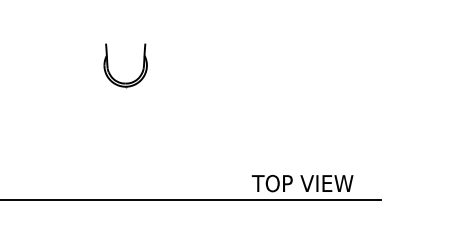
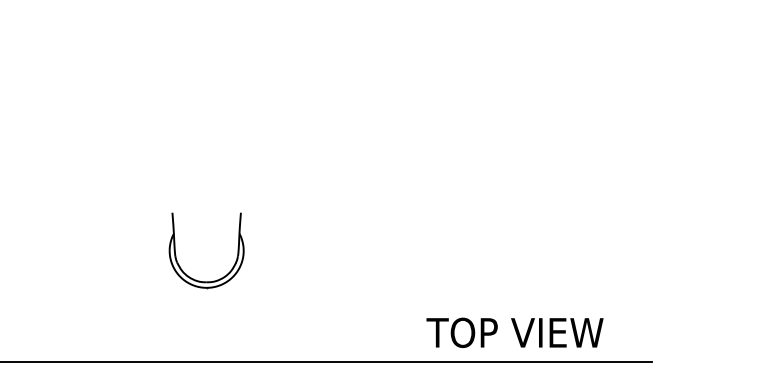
part: (109, 70) -> (178, 259), moved

